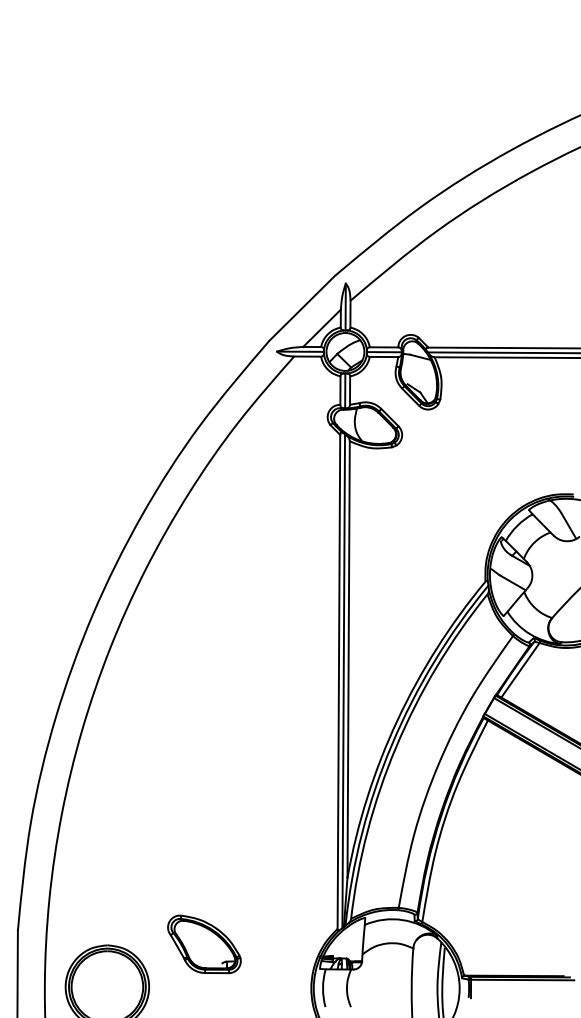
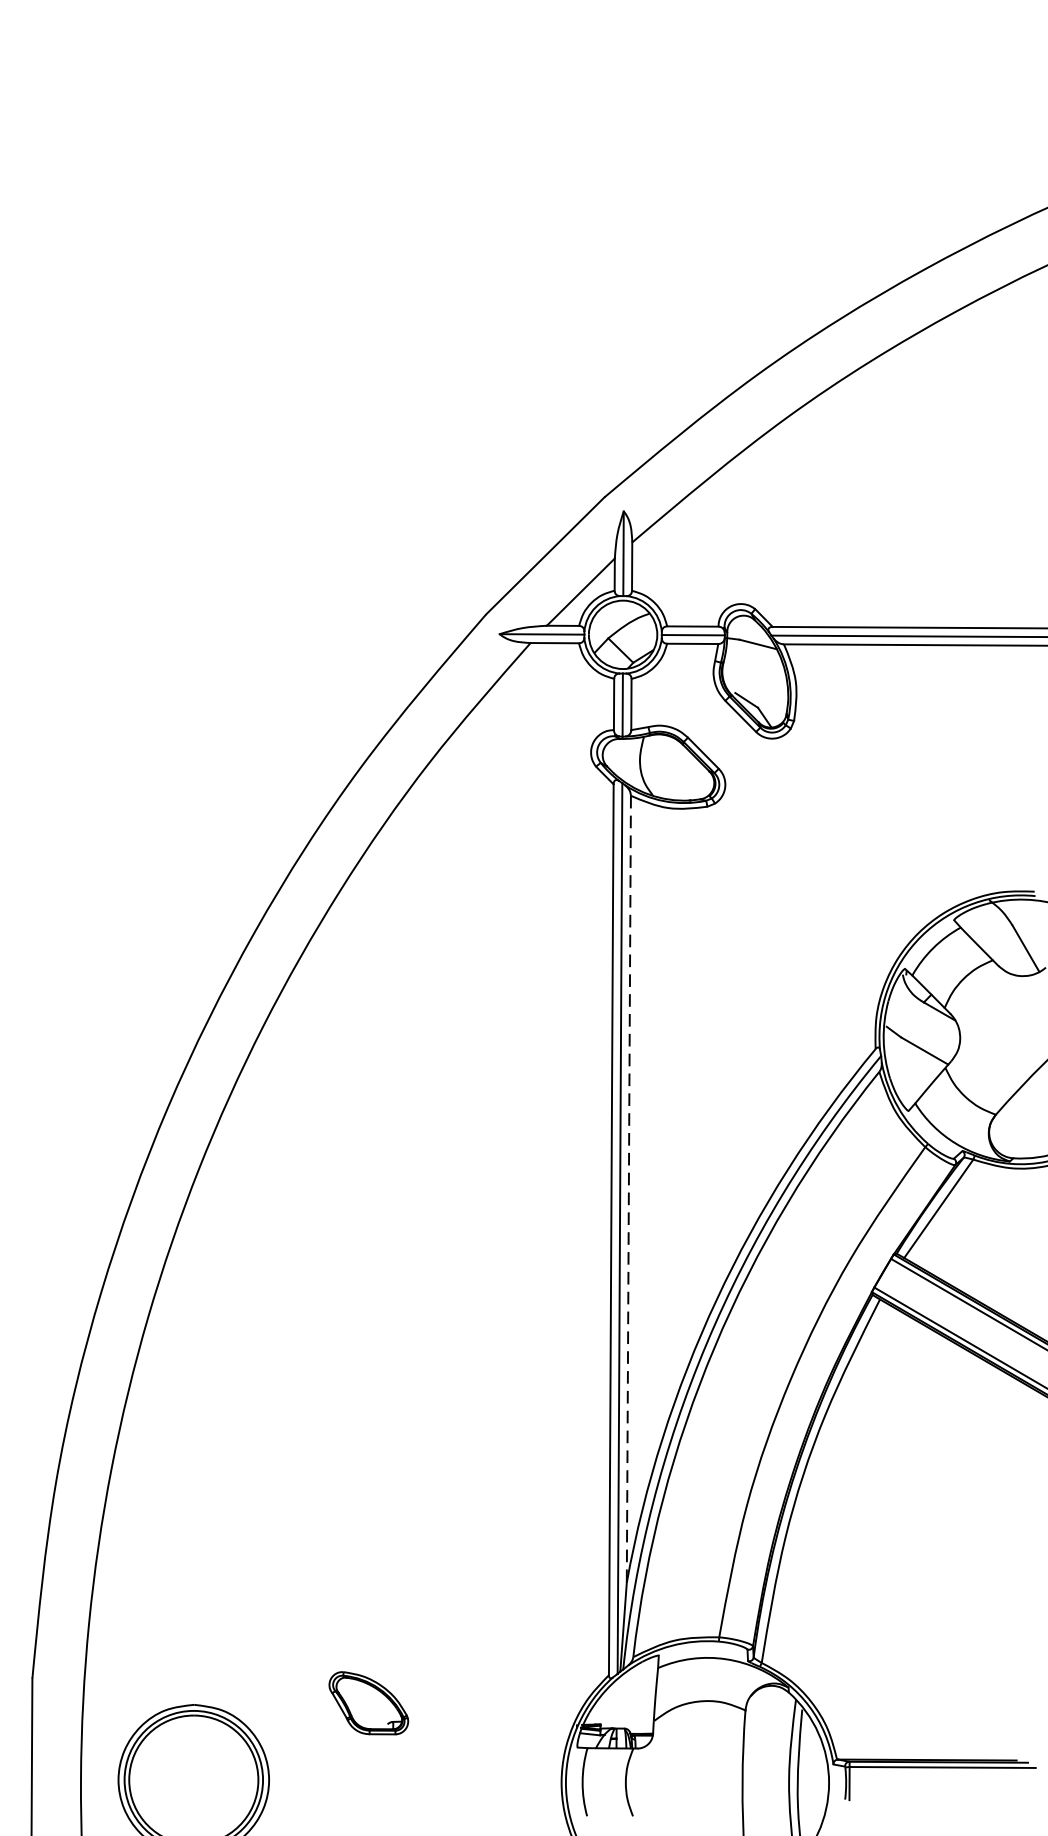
line: (348, 659) -> (628, 1189), solid -> dashed
part: (204, 944) -> (368, 1703), size x0.6

